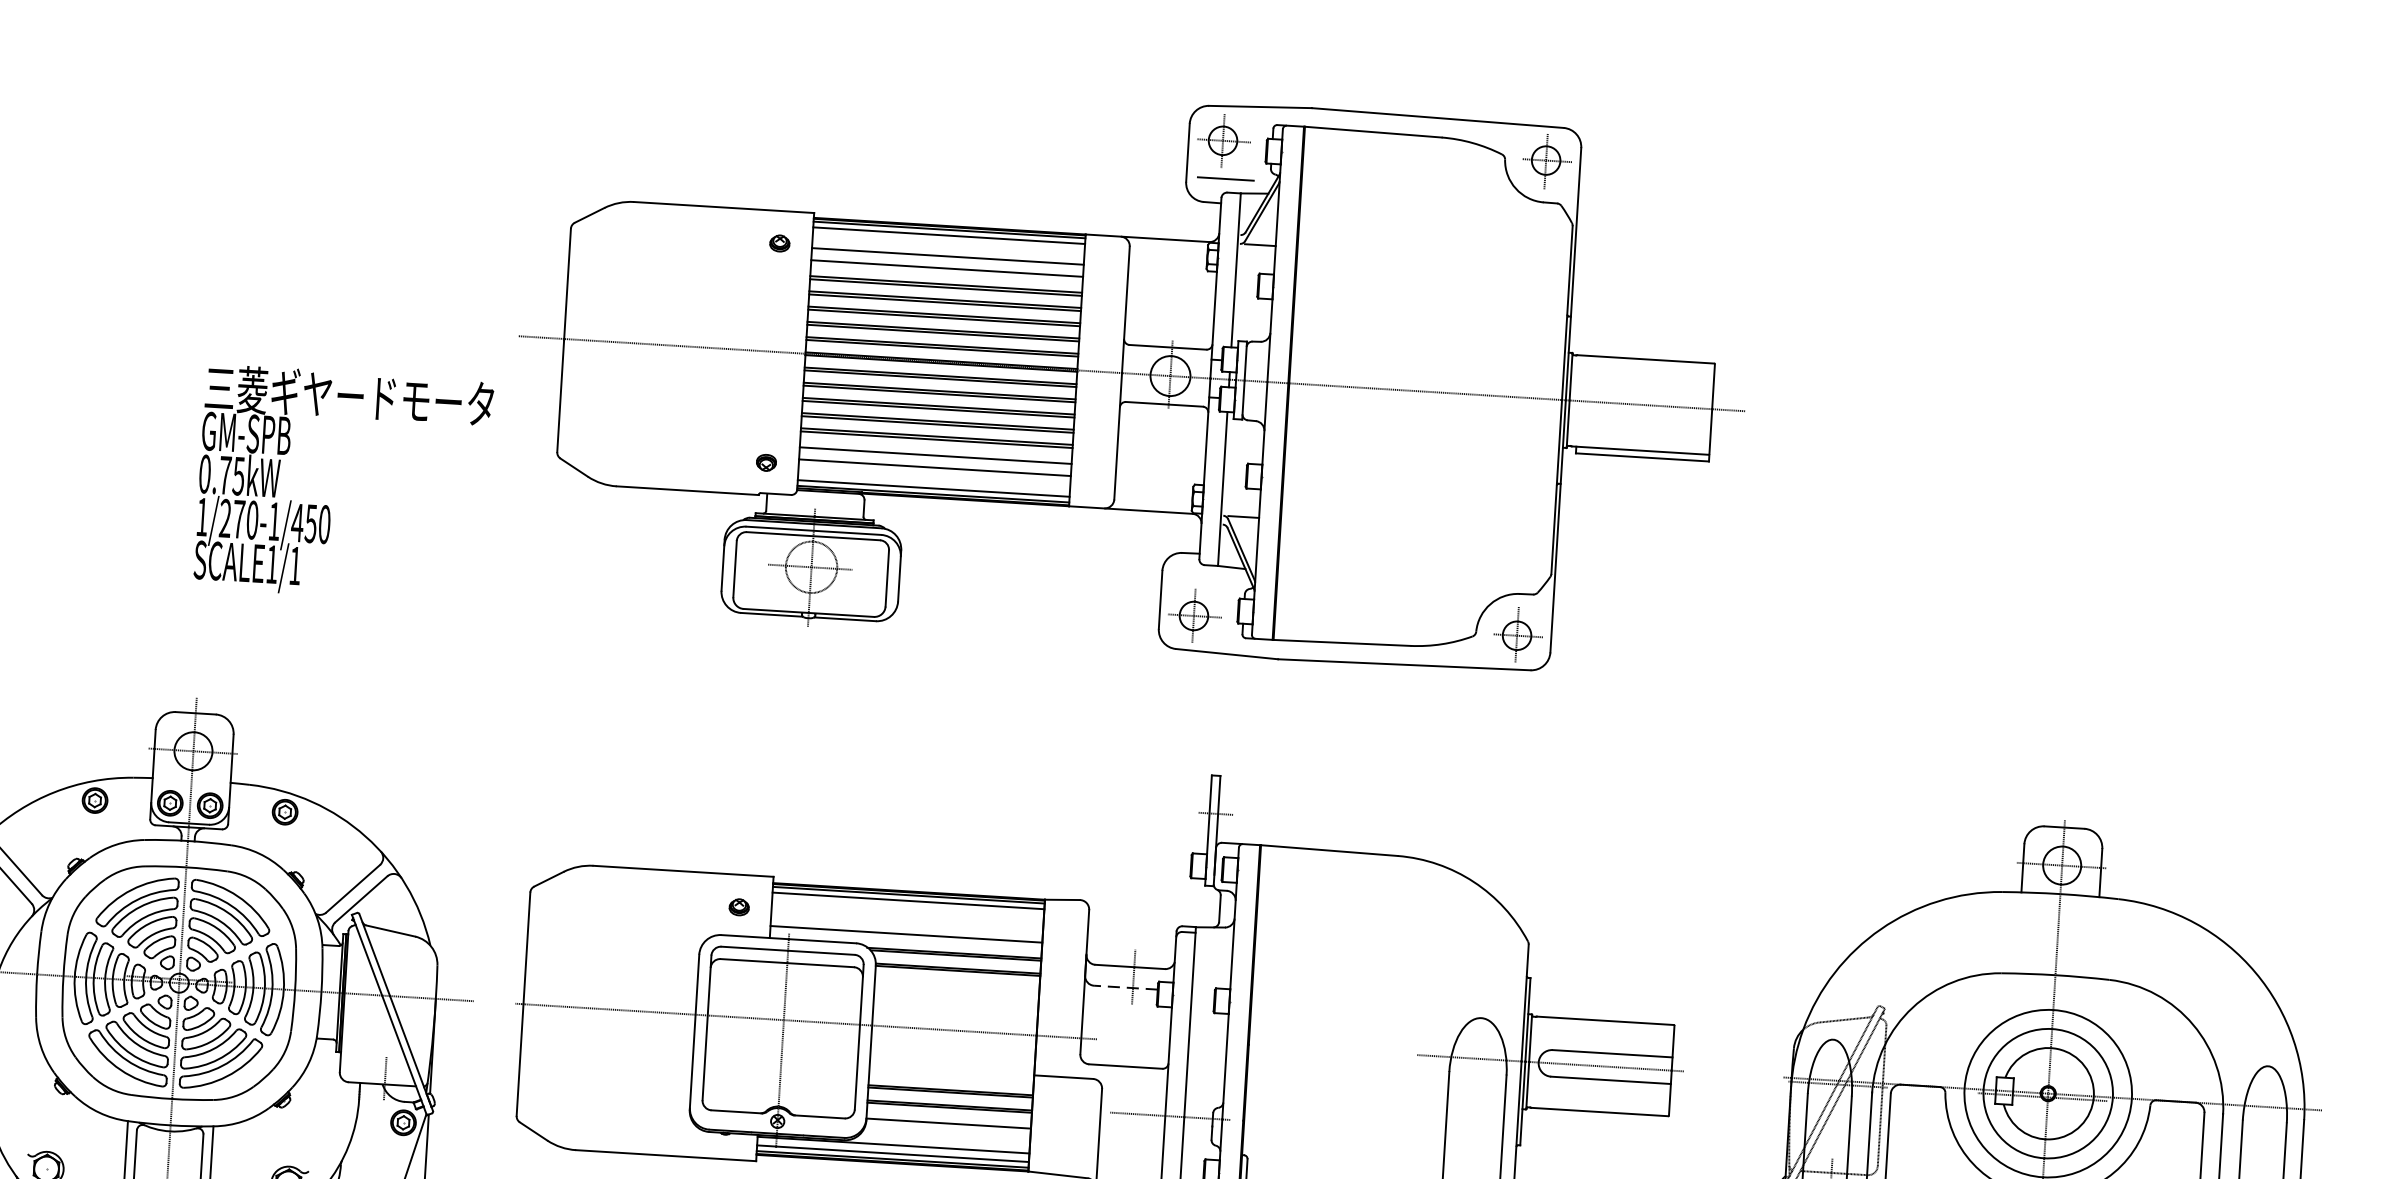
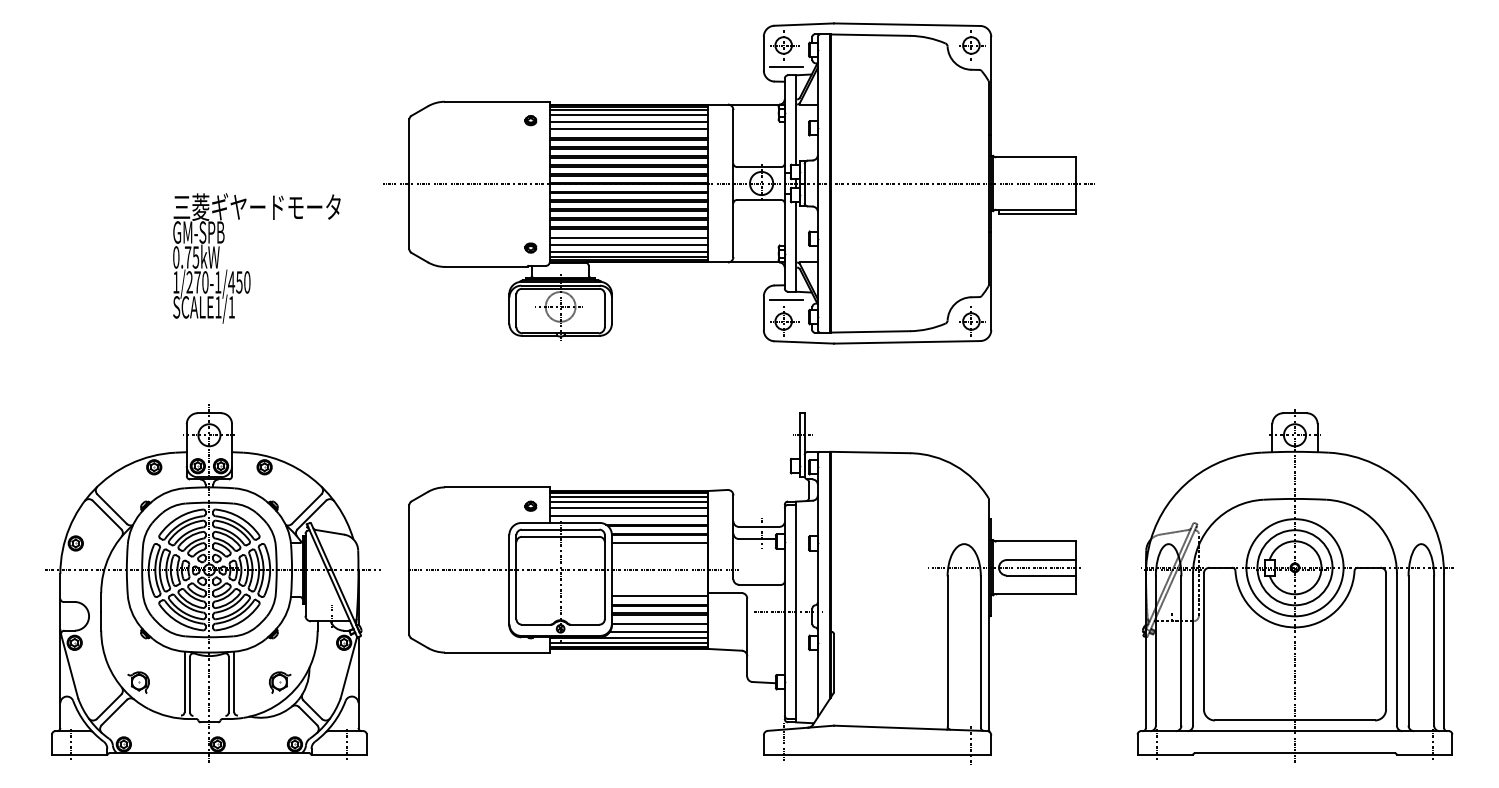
line: (948, 244) -> (628, 115), added
line: (934, 479) -> (628, 251), added
text: (342, 484) -> (256, 258), moved
line: (1201, 578) -> (786, 299), added
line: (907, 909) -> (628, 501), added
line: (907, 921) -> (628, 508), added
line: (956, 984) -> (659, 543), added
line: (1124, 988) -> (756, 539), dashed -> solid
line: (951, 1076) -> (659, 596), added
line: (945, 1136) -> (658, 631), added

